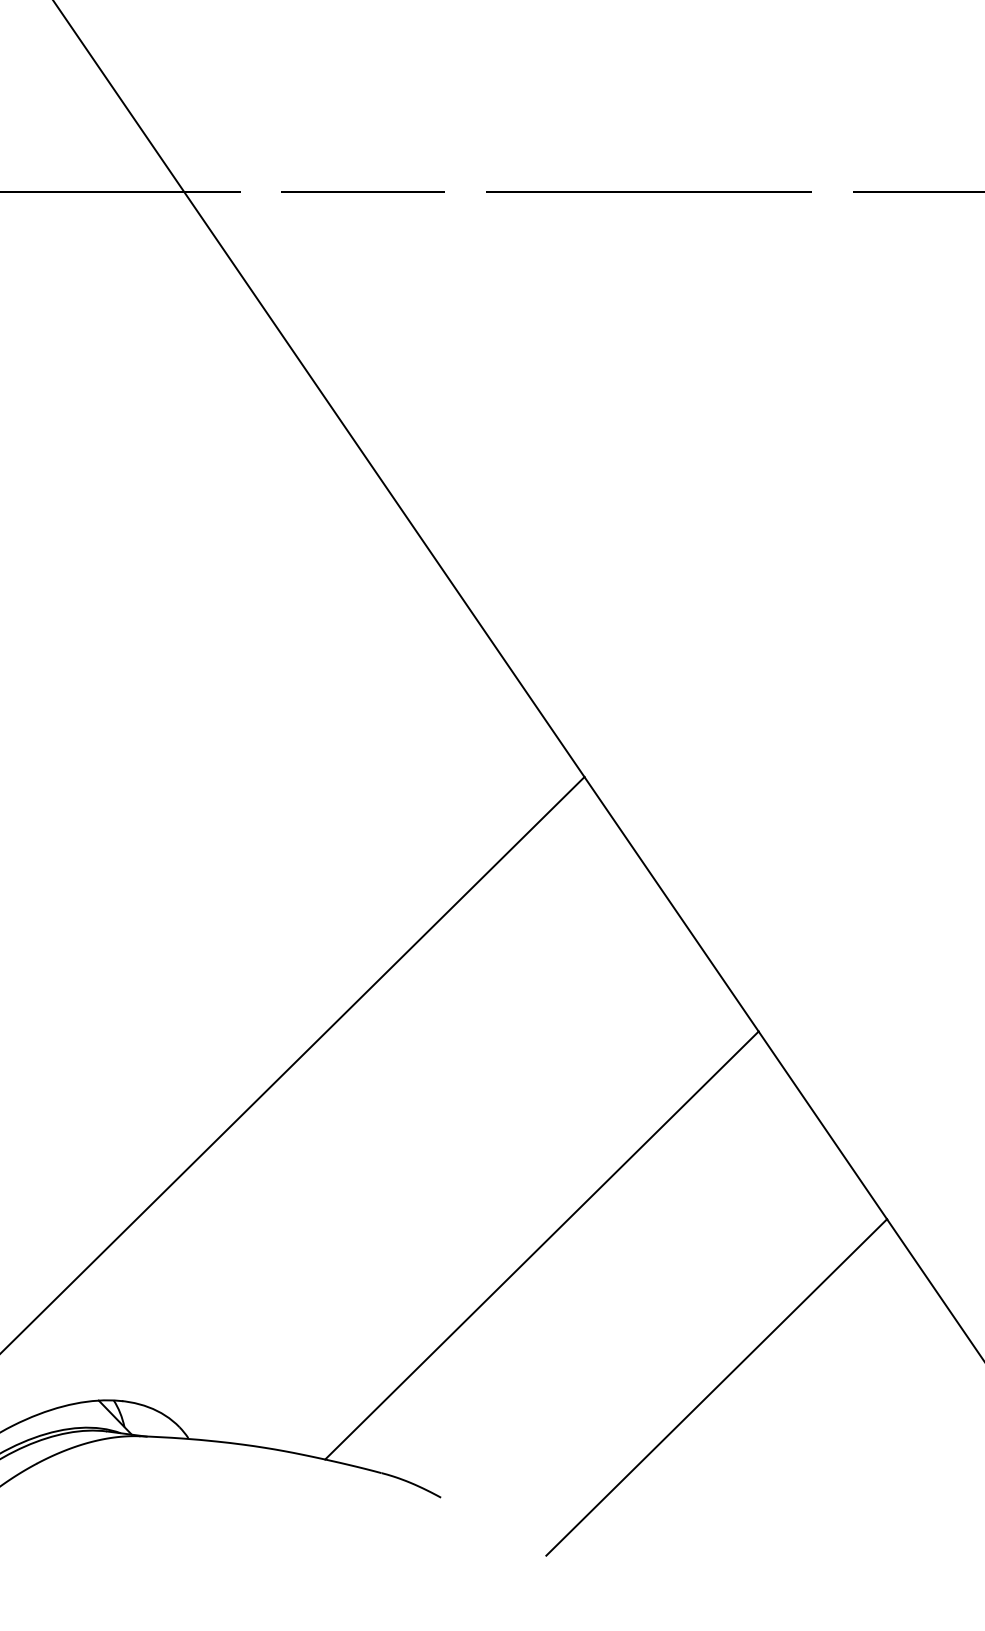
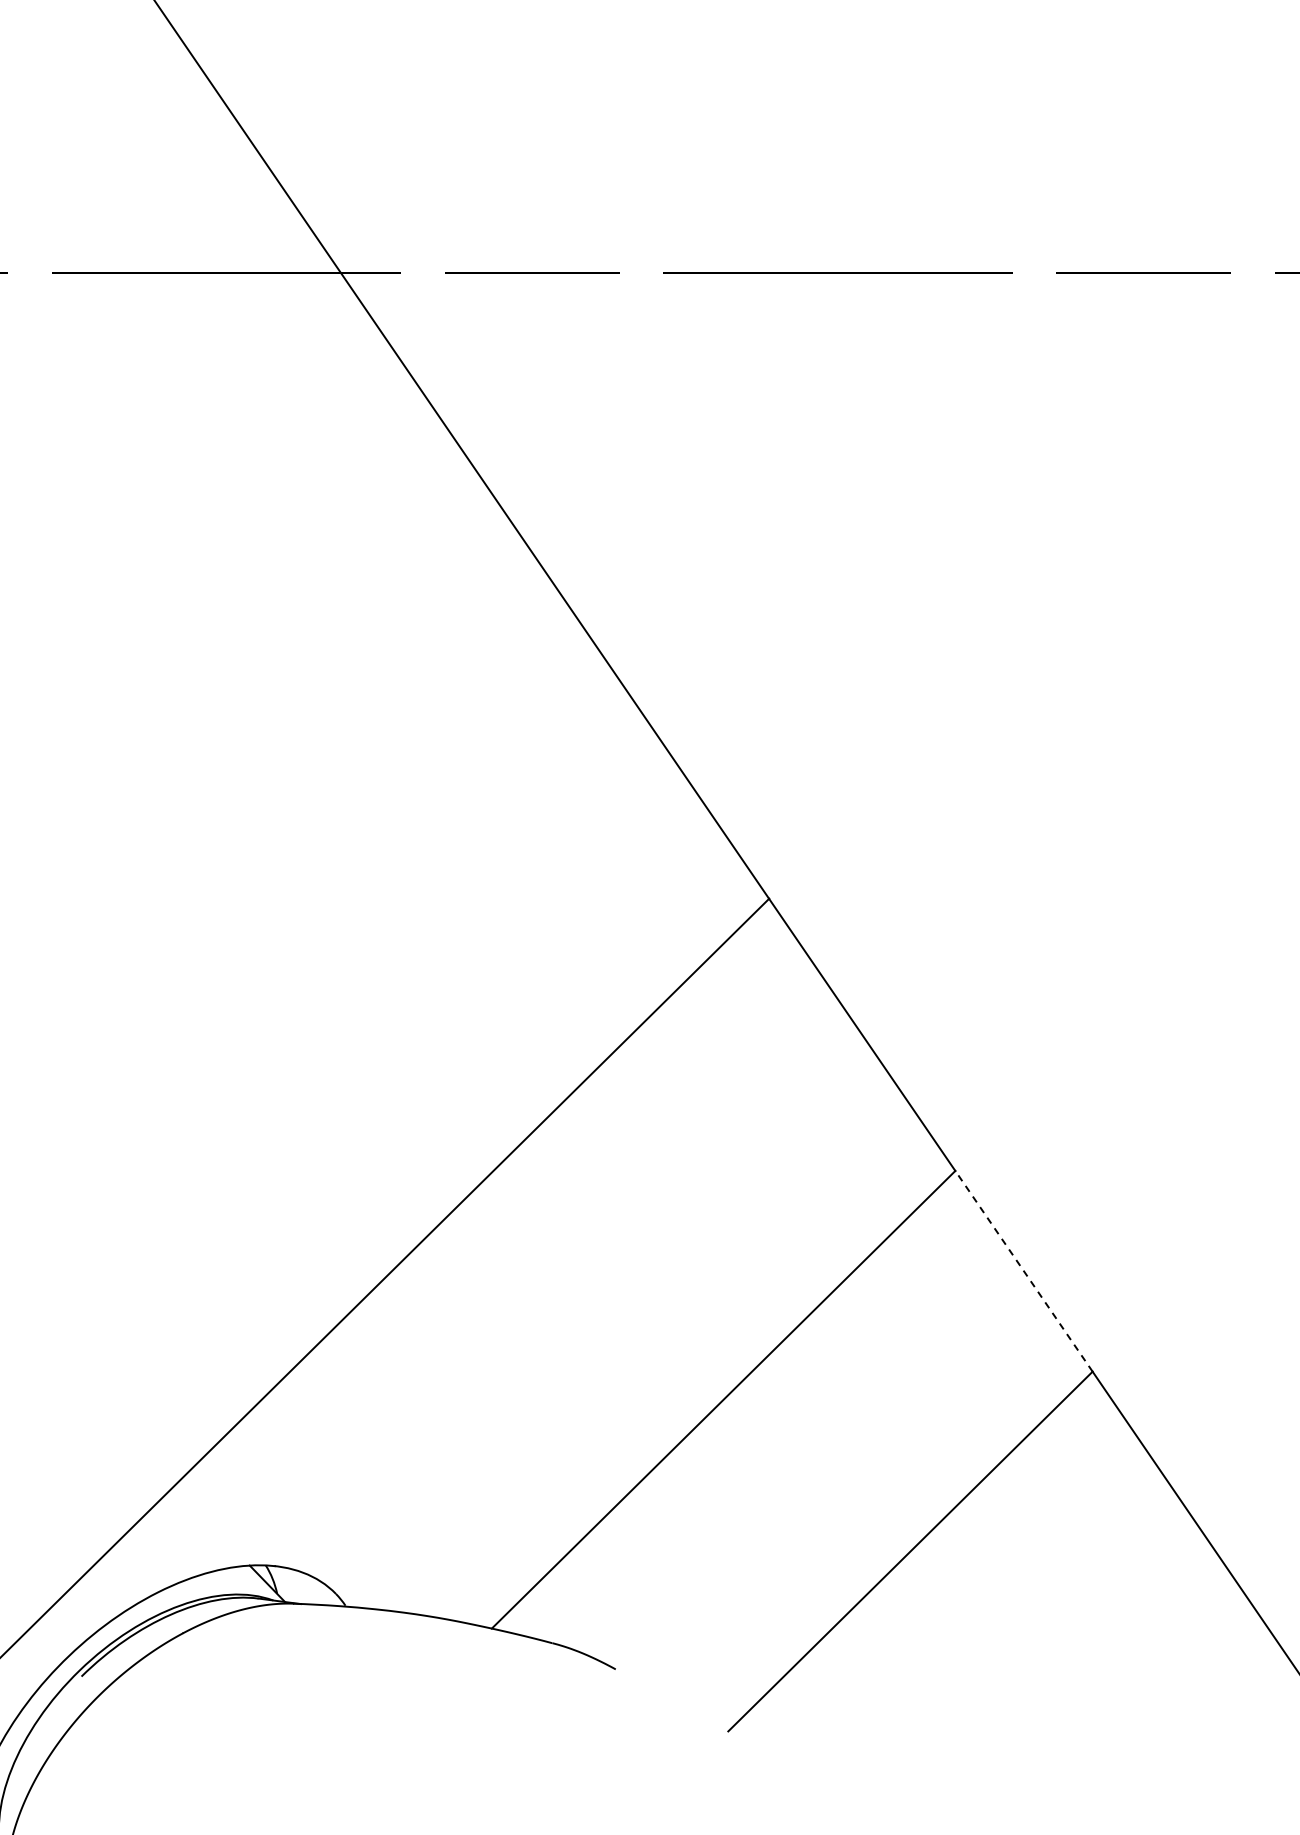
line: (823, 1125) -> (1024, 1271), solid -> dashed

